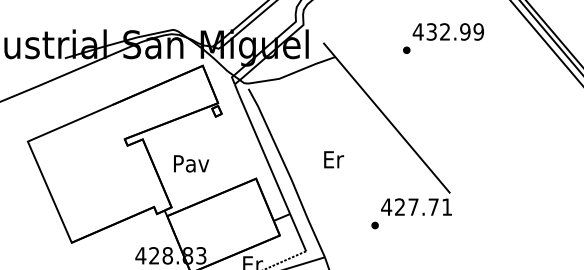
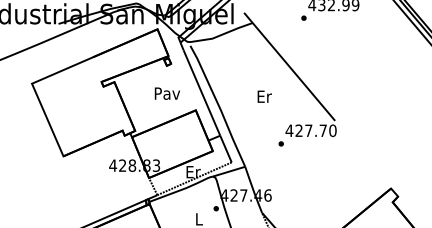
text: (333, 159) -> (264, 96), moved
text: (190, 163) -> (166, 93), moved
text: (446, 206) -> (332, 130), 427.71 -> 427.70

